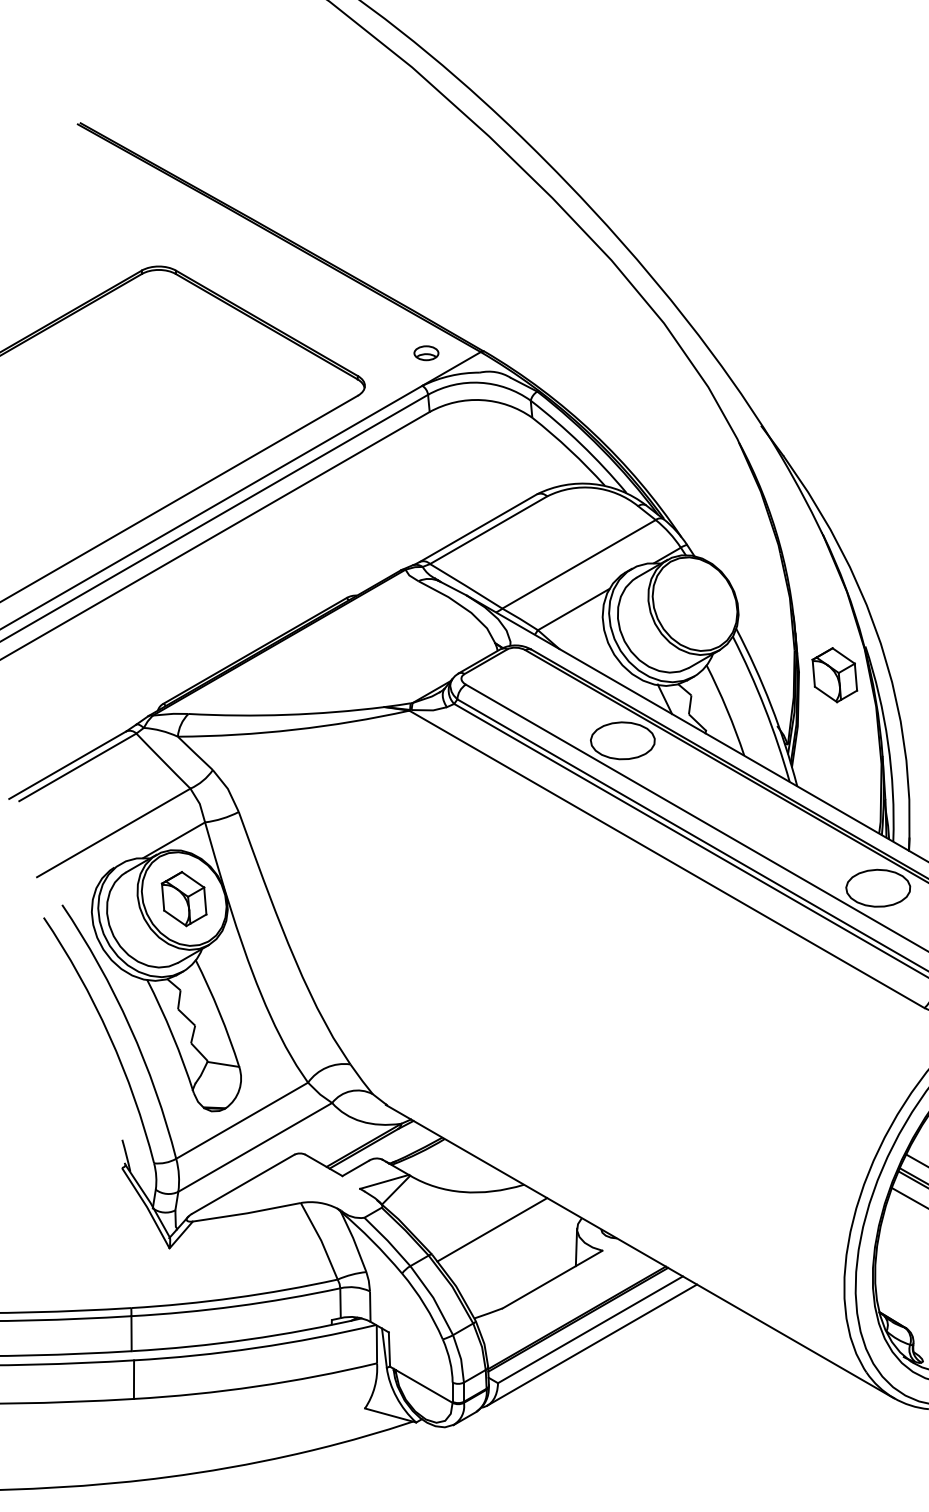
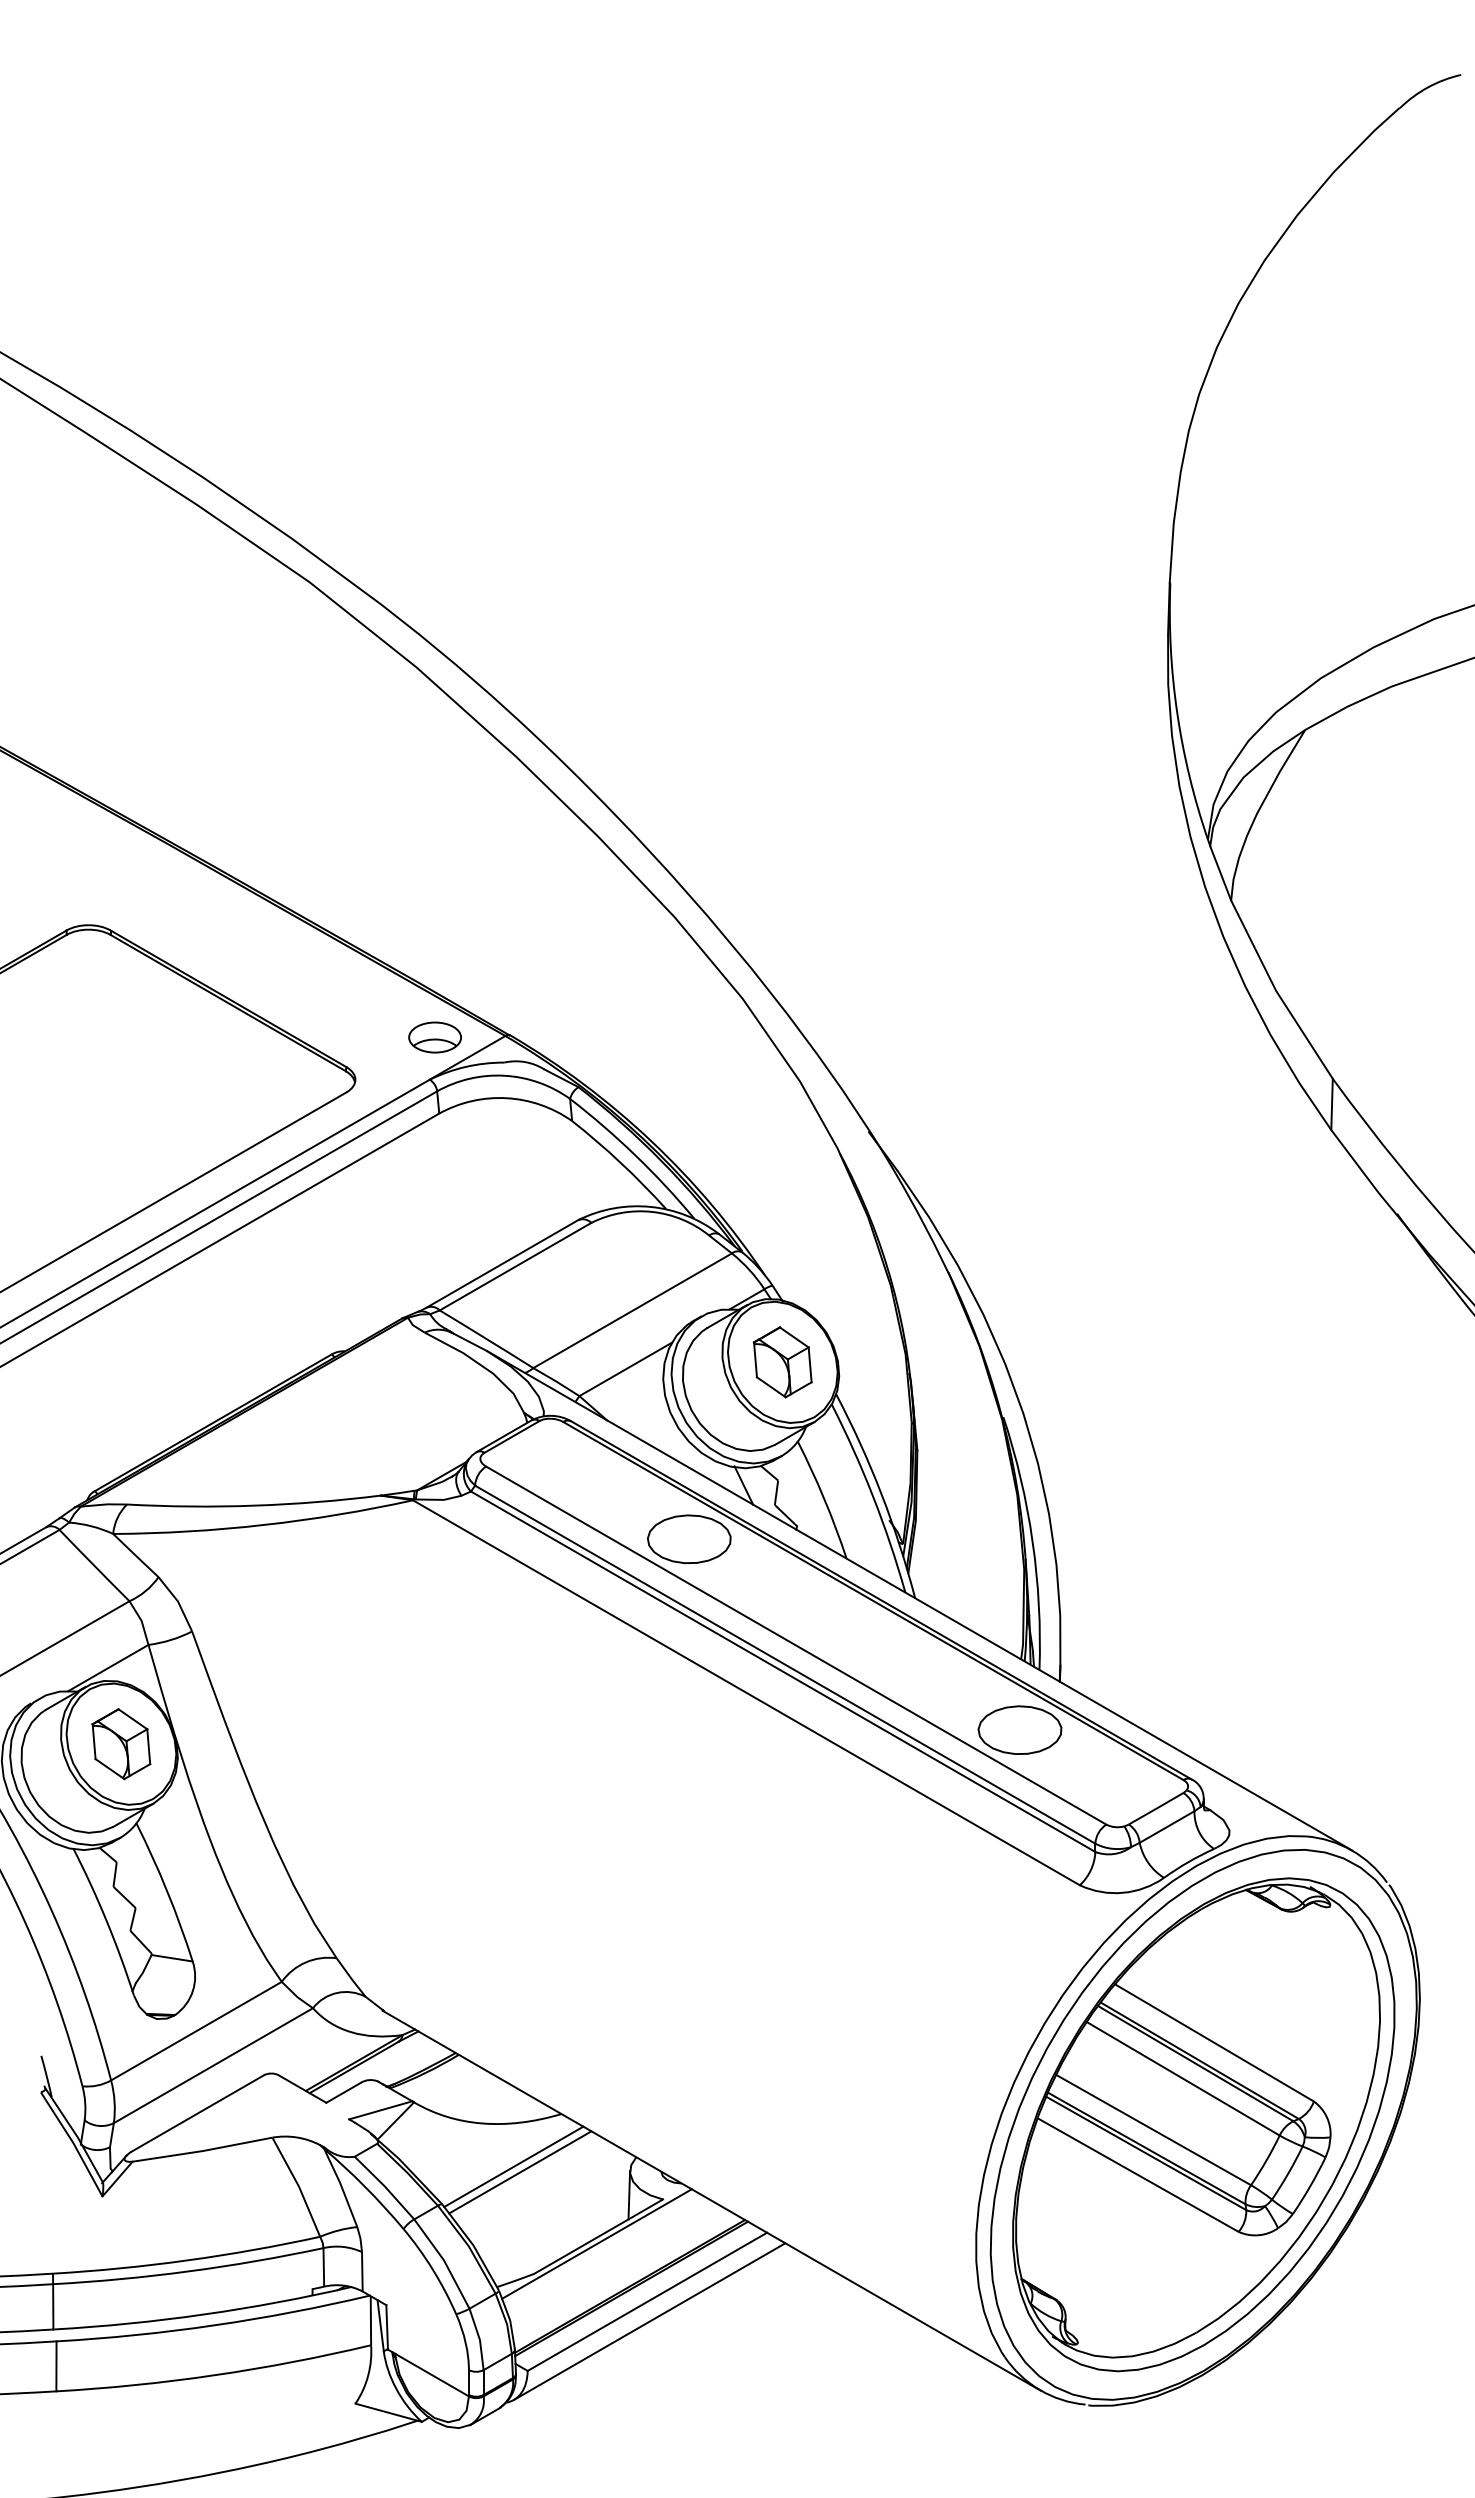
part: (426, 353) -> (434, 1037), size x1.67
part: (834, 675) -> (782, 1362), moved
line: (487, 1225) -> (513, 2166), added
line: (551, 1284) -> (596, 2243), added

